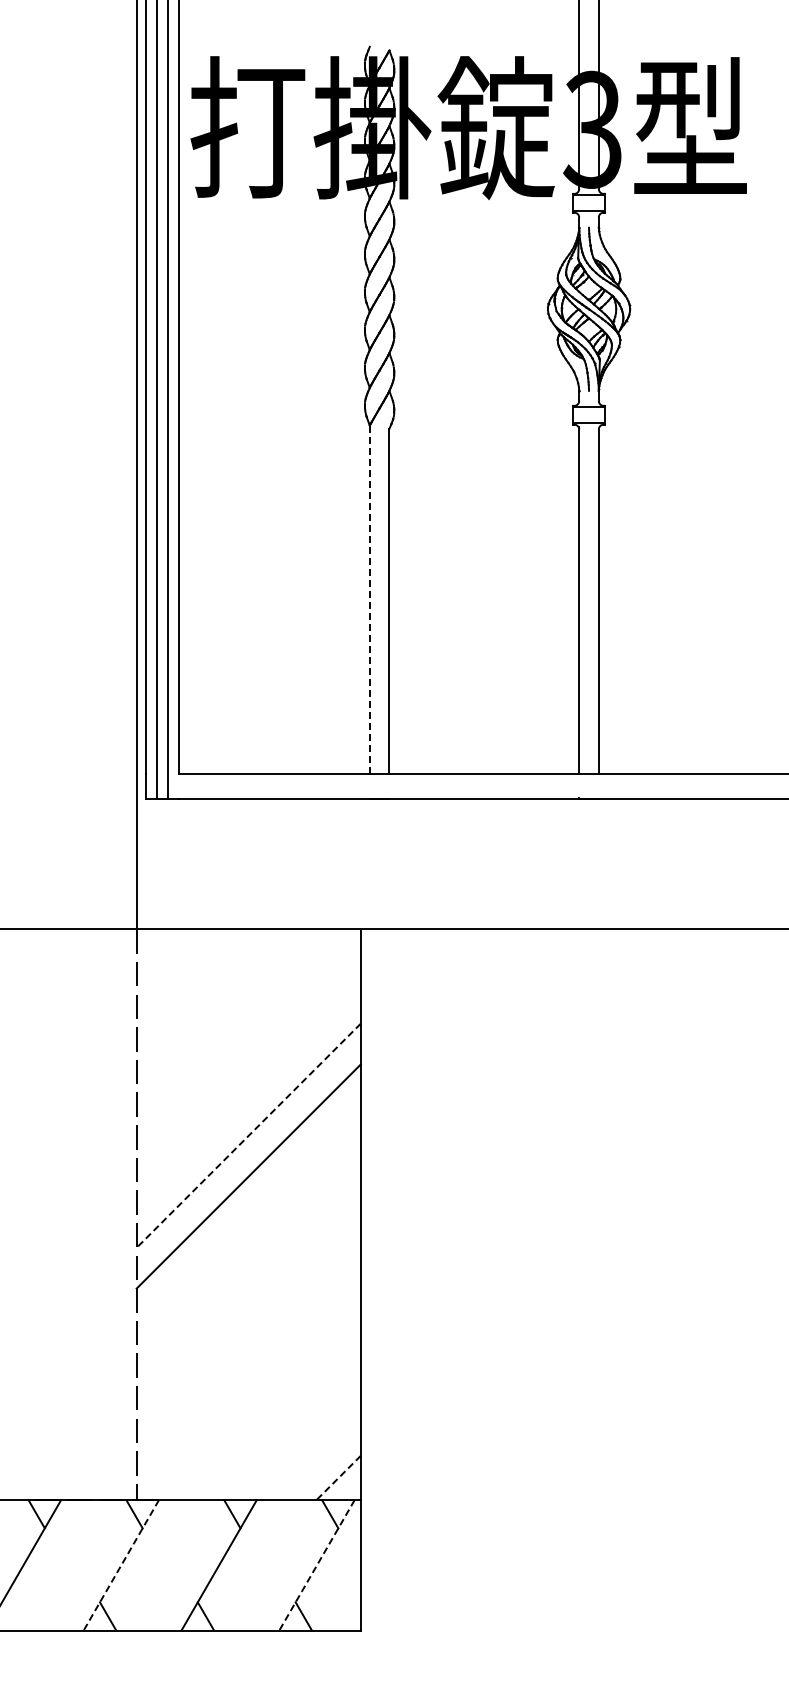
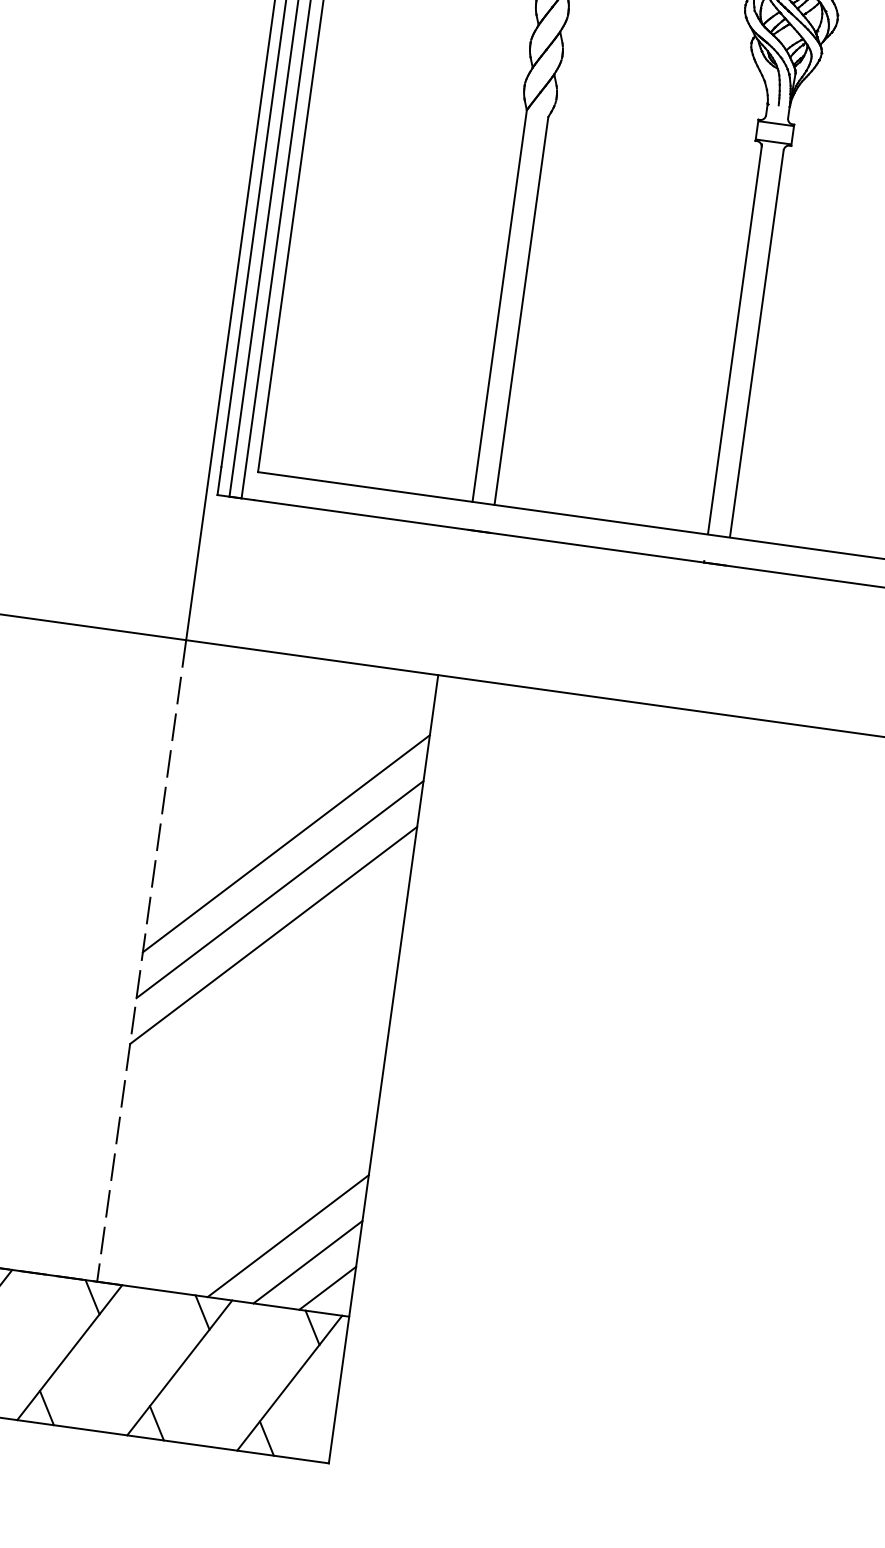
line: (369, 599) -> (499, 305), dashed -> solid
line: (248, 1094) -> (286, 843), added
line: (248, 1135) -> (279, 889), dashed -> solid
line: (297, 1437) -> (287, 1236), added
line: (317, 1457) -> (307, 1262), added
line: (338, 1478) -> (327, 1288), dashed -> solid
line: (121, 1565) -> (69, 1352), dashed -> solid
line: (316, 1565) -> (289, 1383), dashed -> solid

